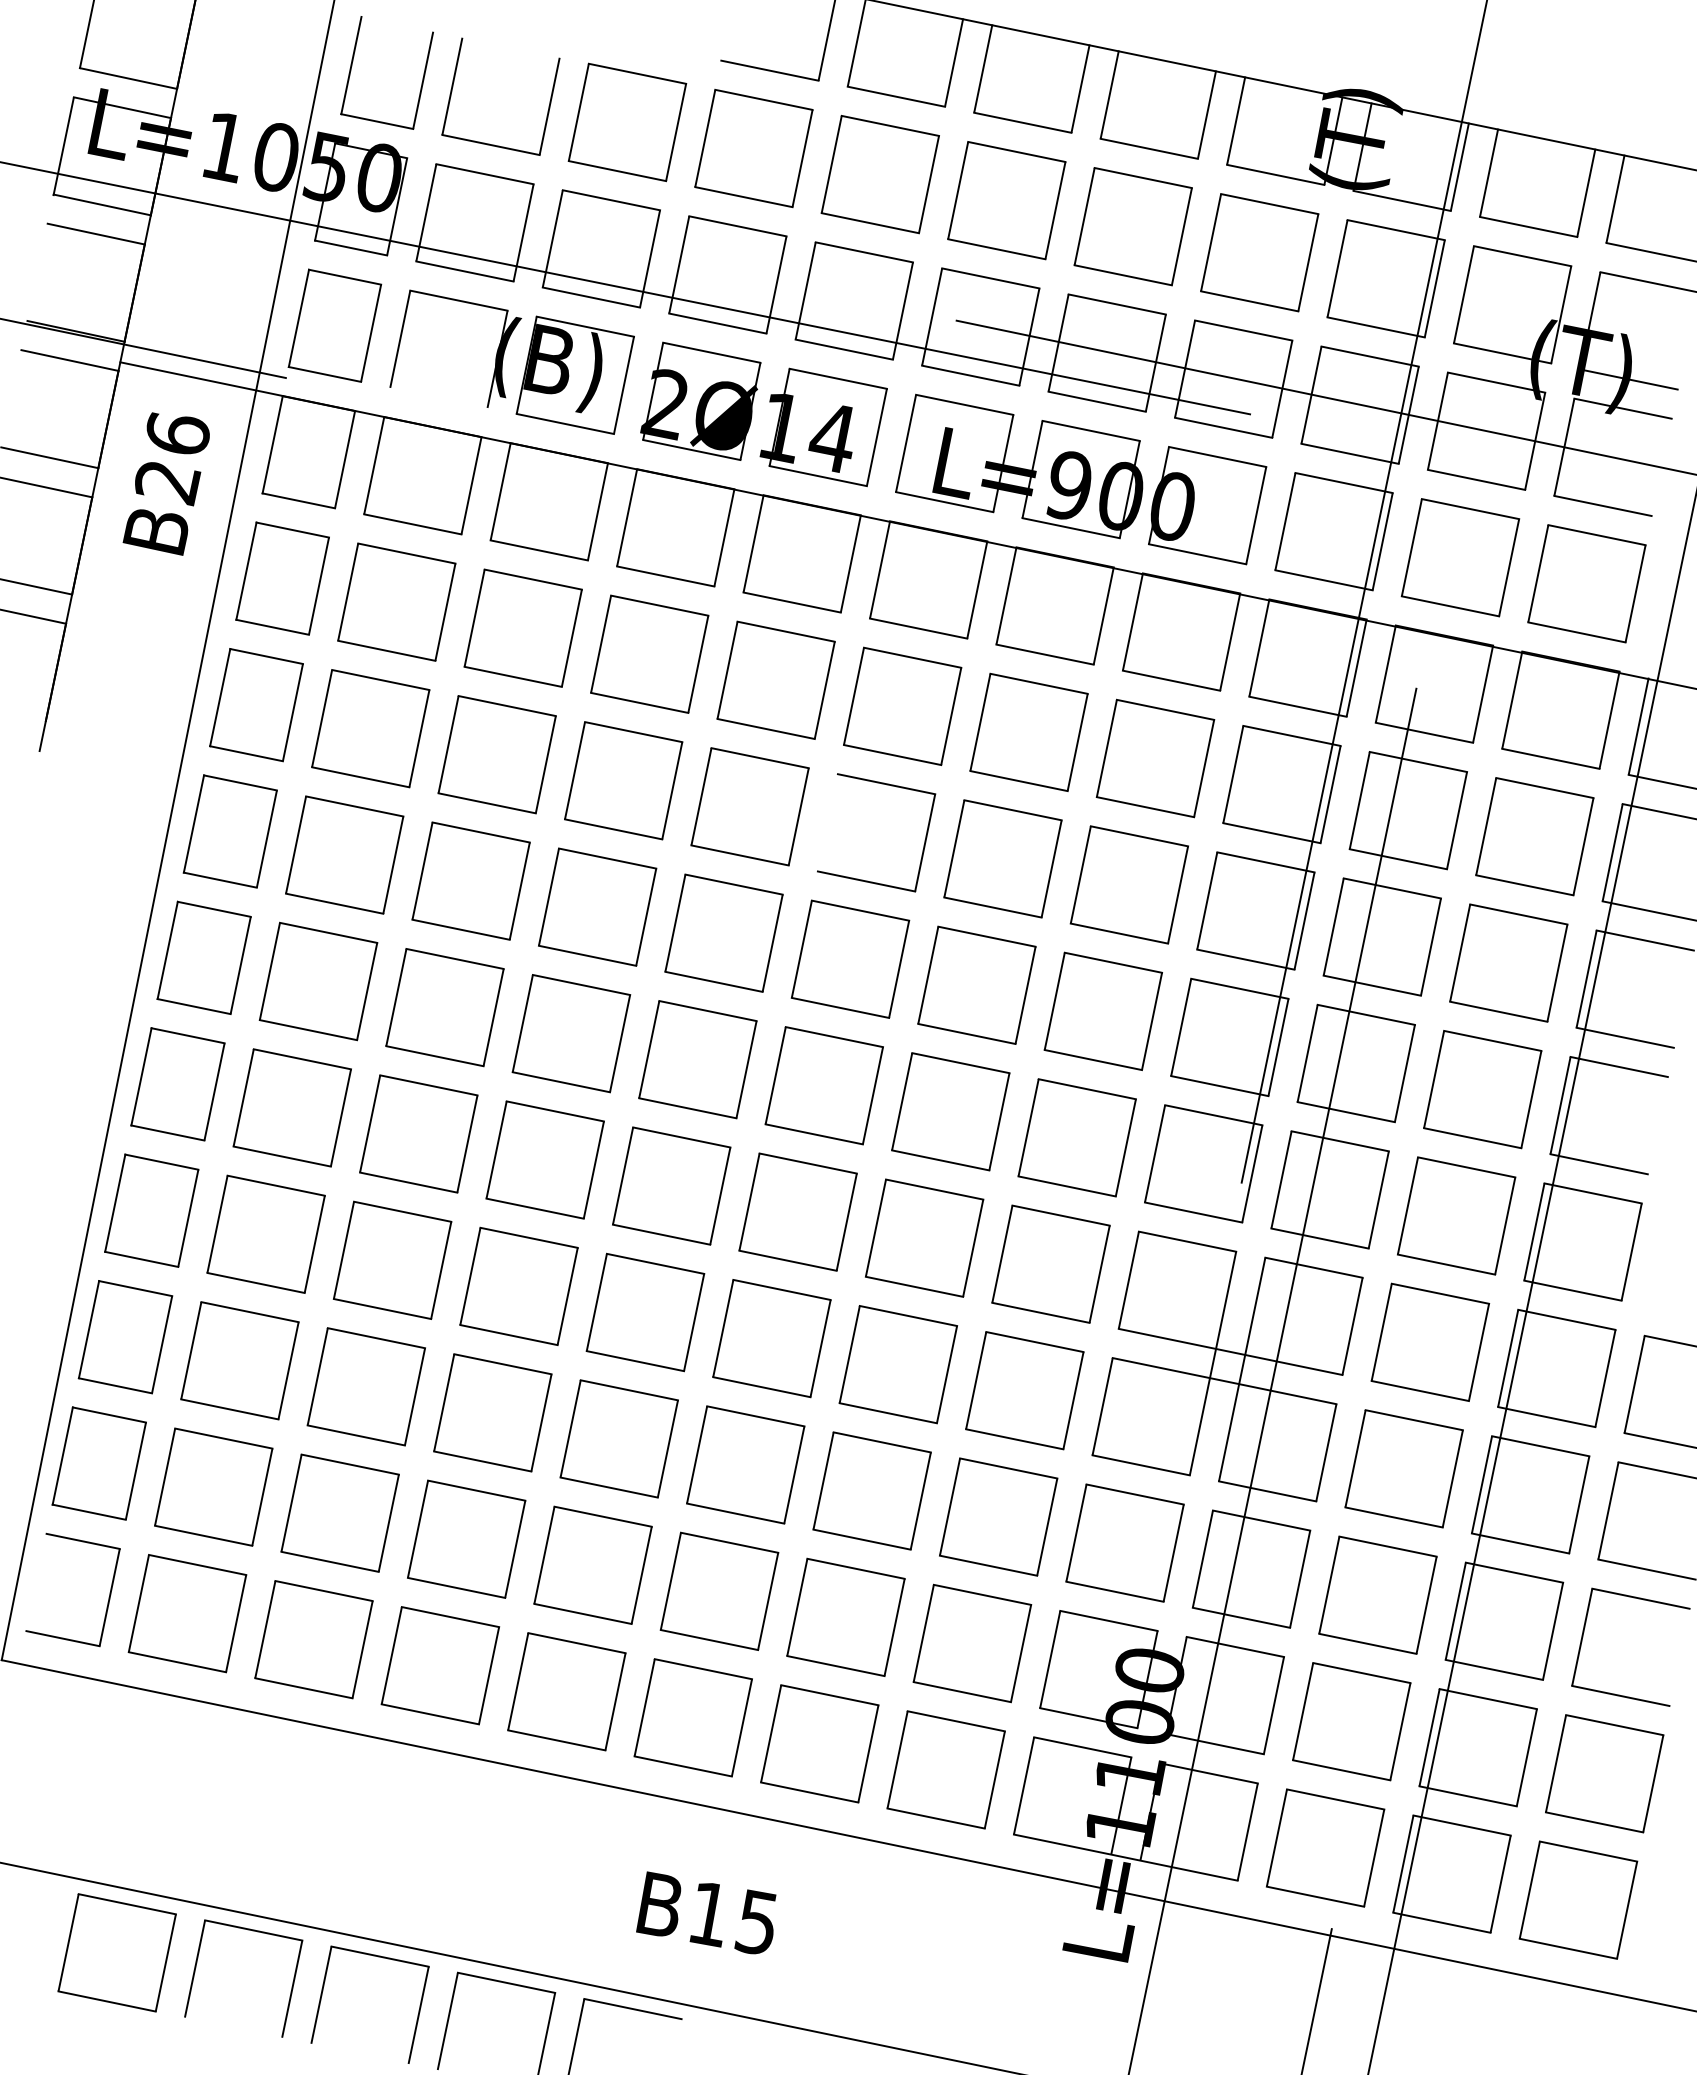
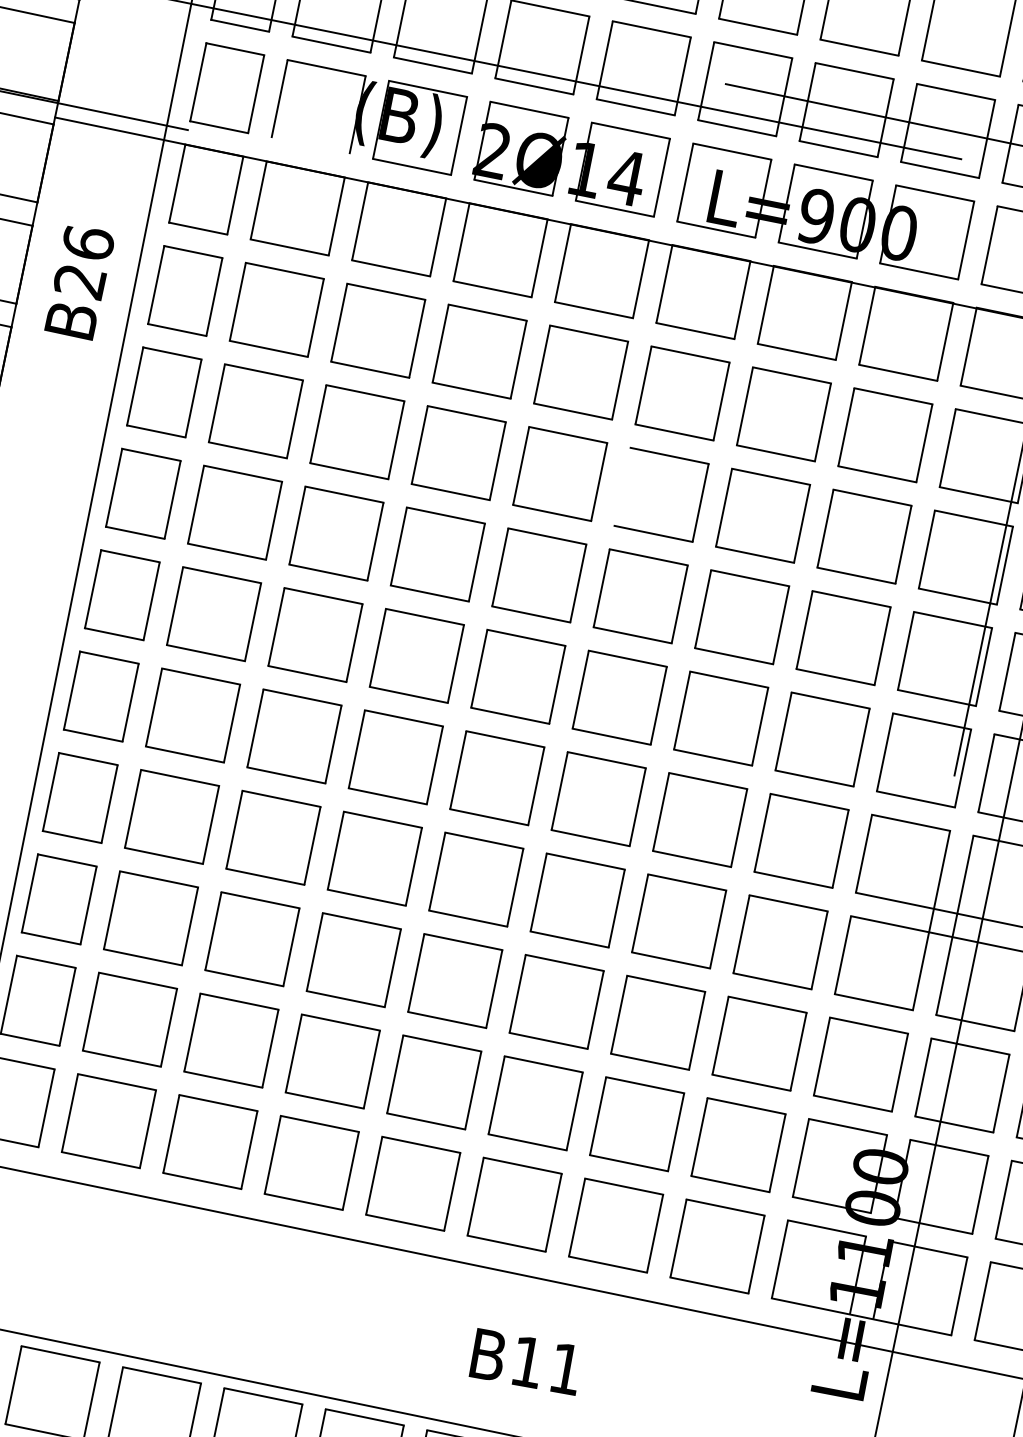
text: (165, 483) -> (78, 282), moved
text: (755, 1922) -> (564, 1368), B15 -> B11

